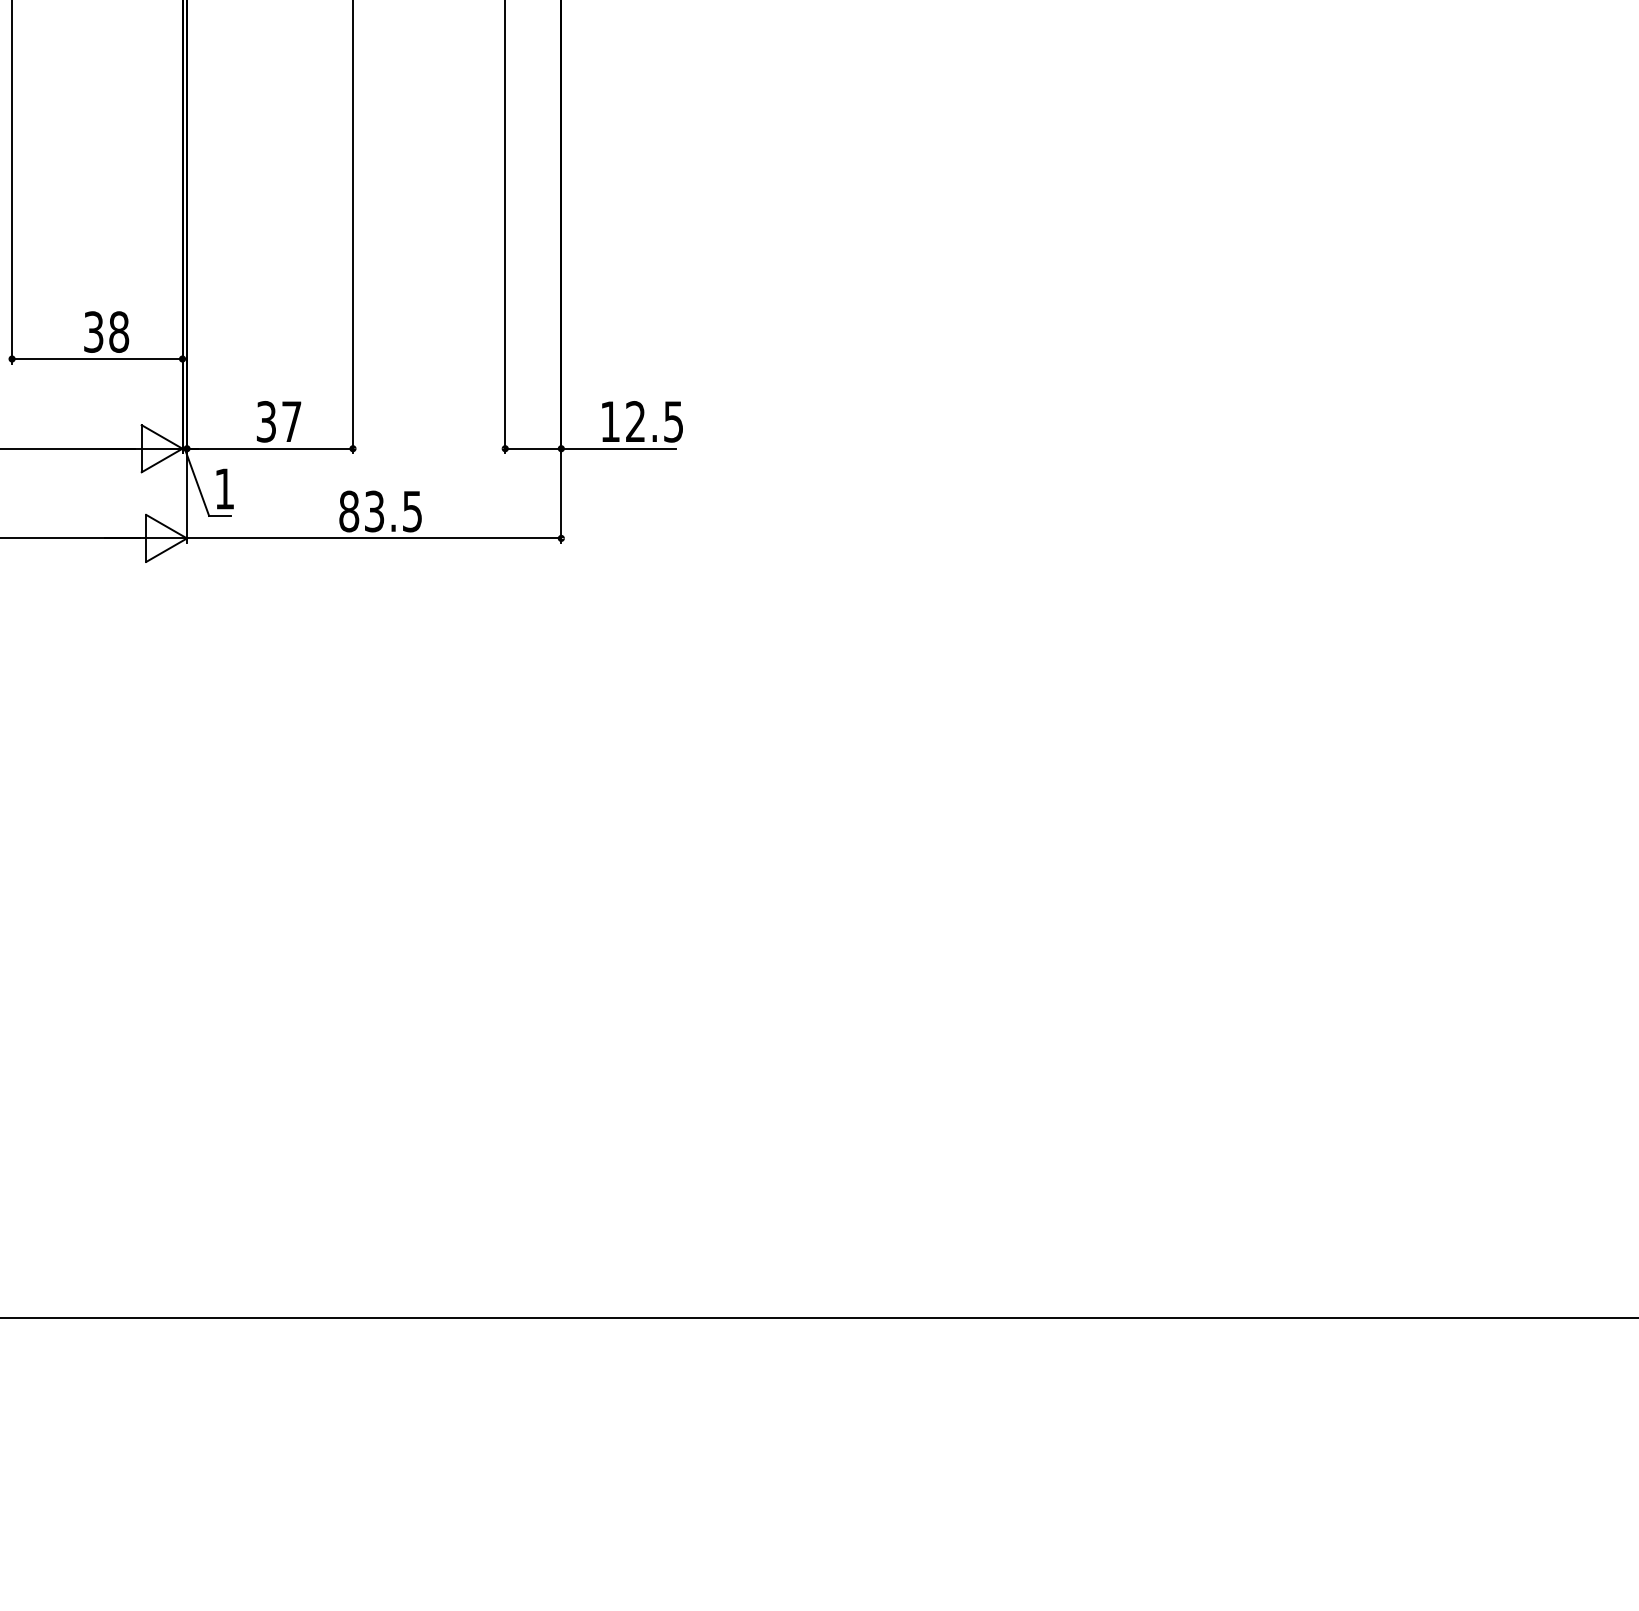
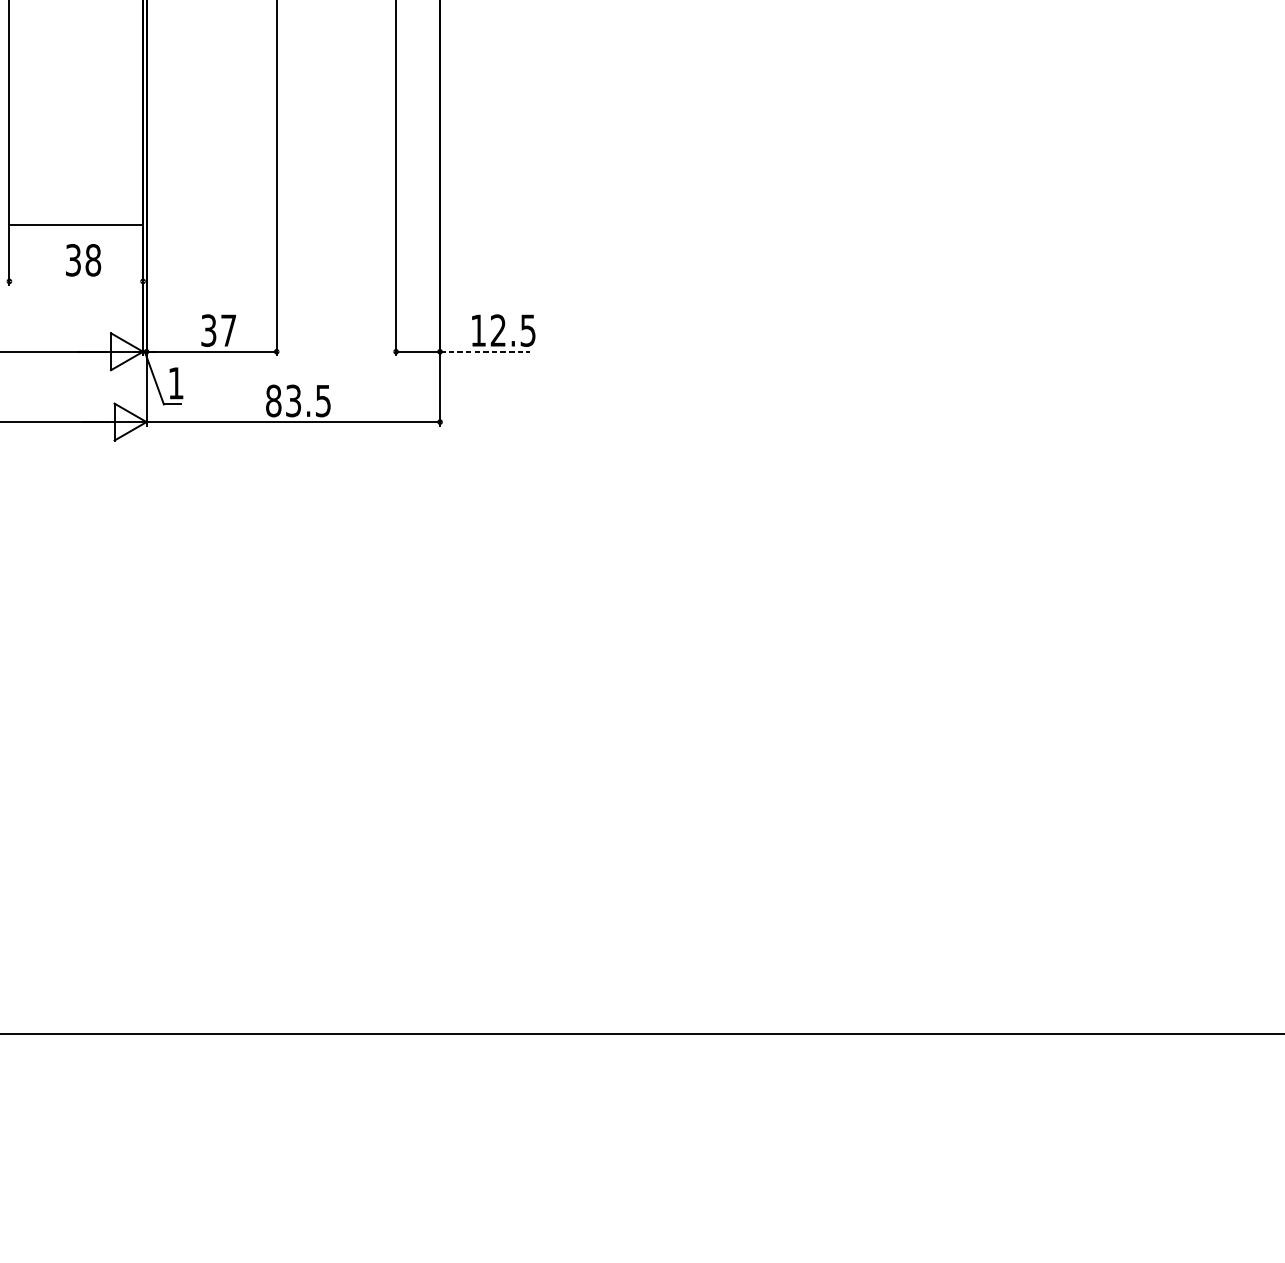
line: (97, 359) -> (76, 225), moved
line: (618, 448) -> (484, 351), solid -> dashed

